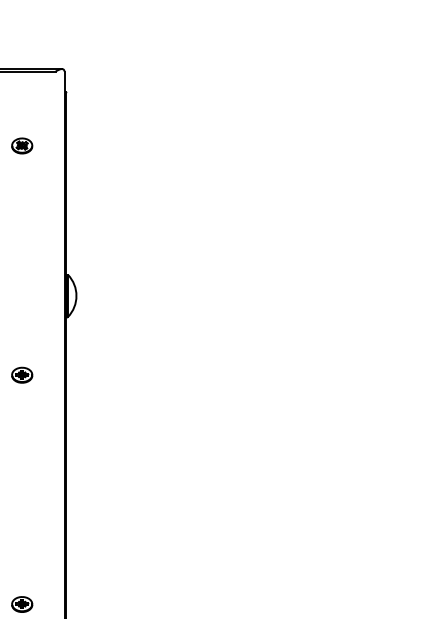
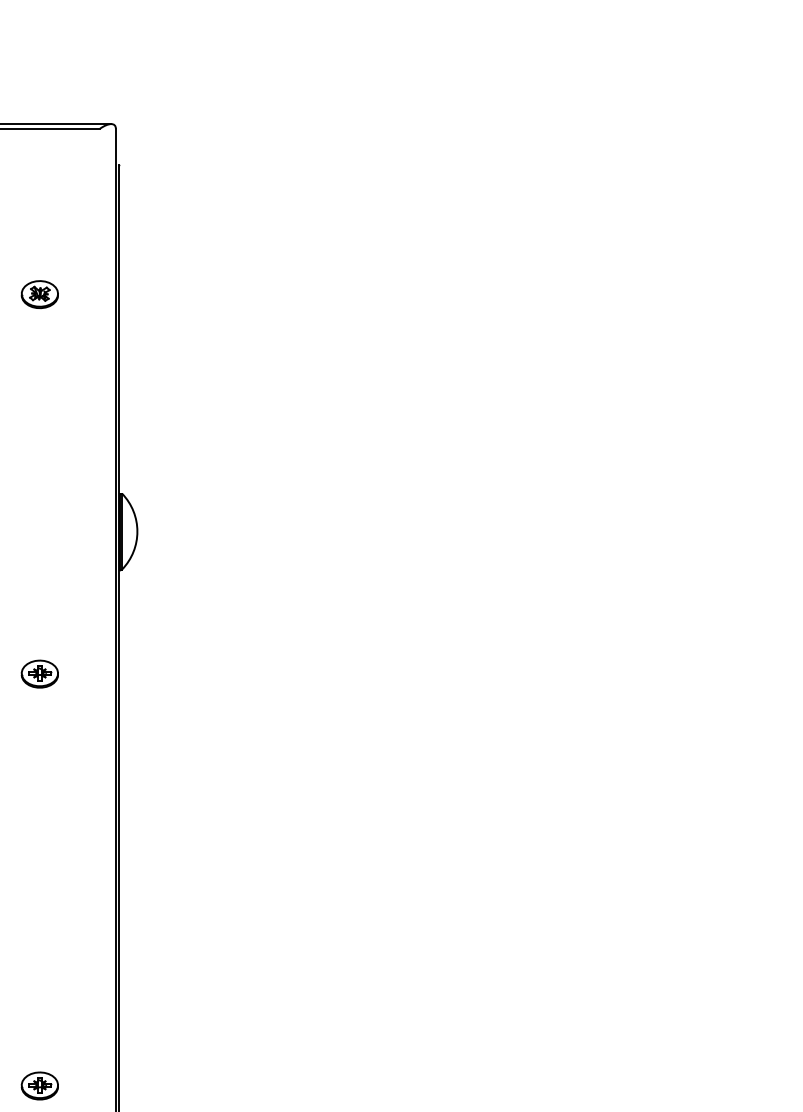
part: (22, 145) -> (40, 293), moved

